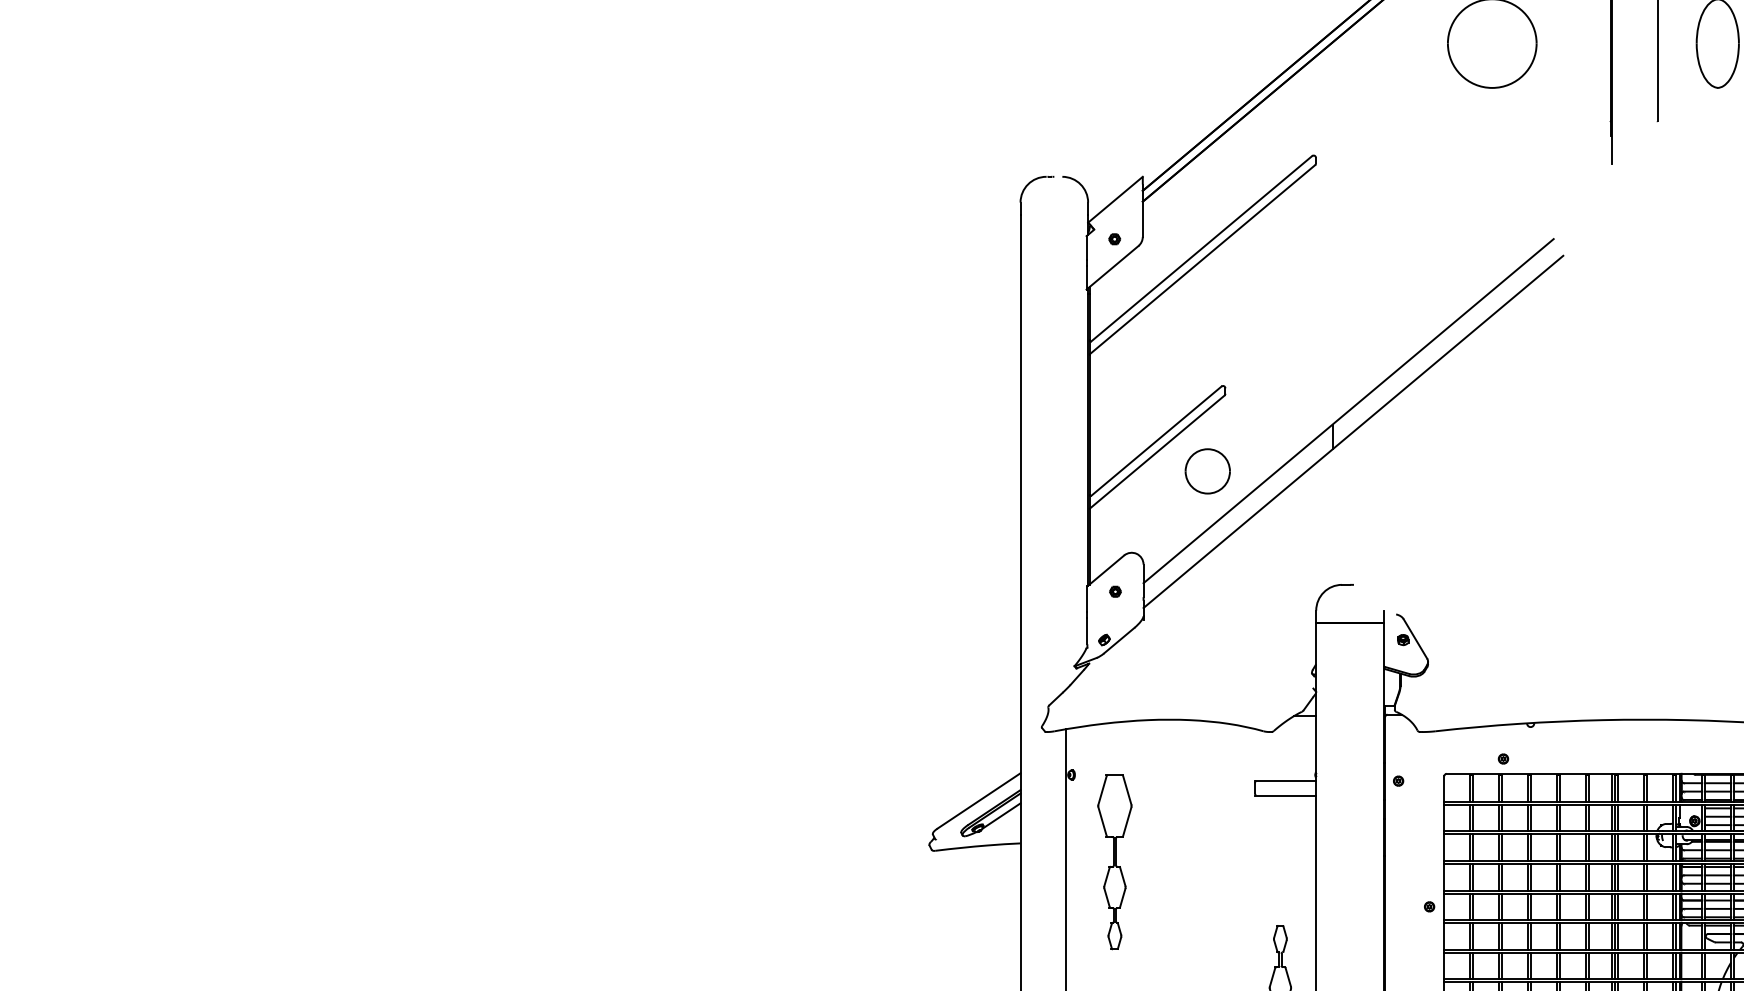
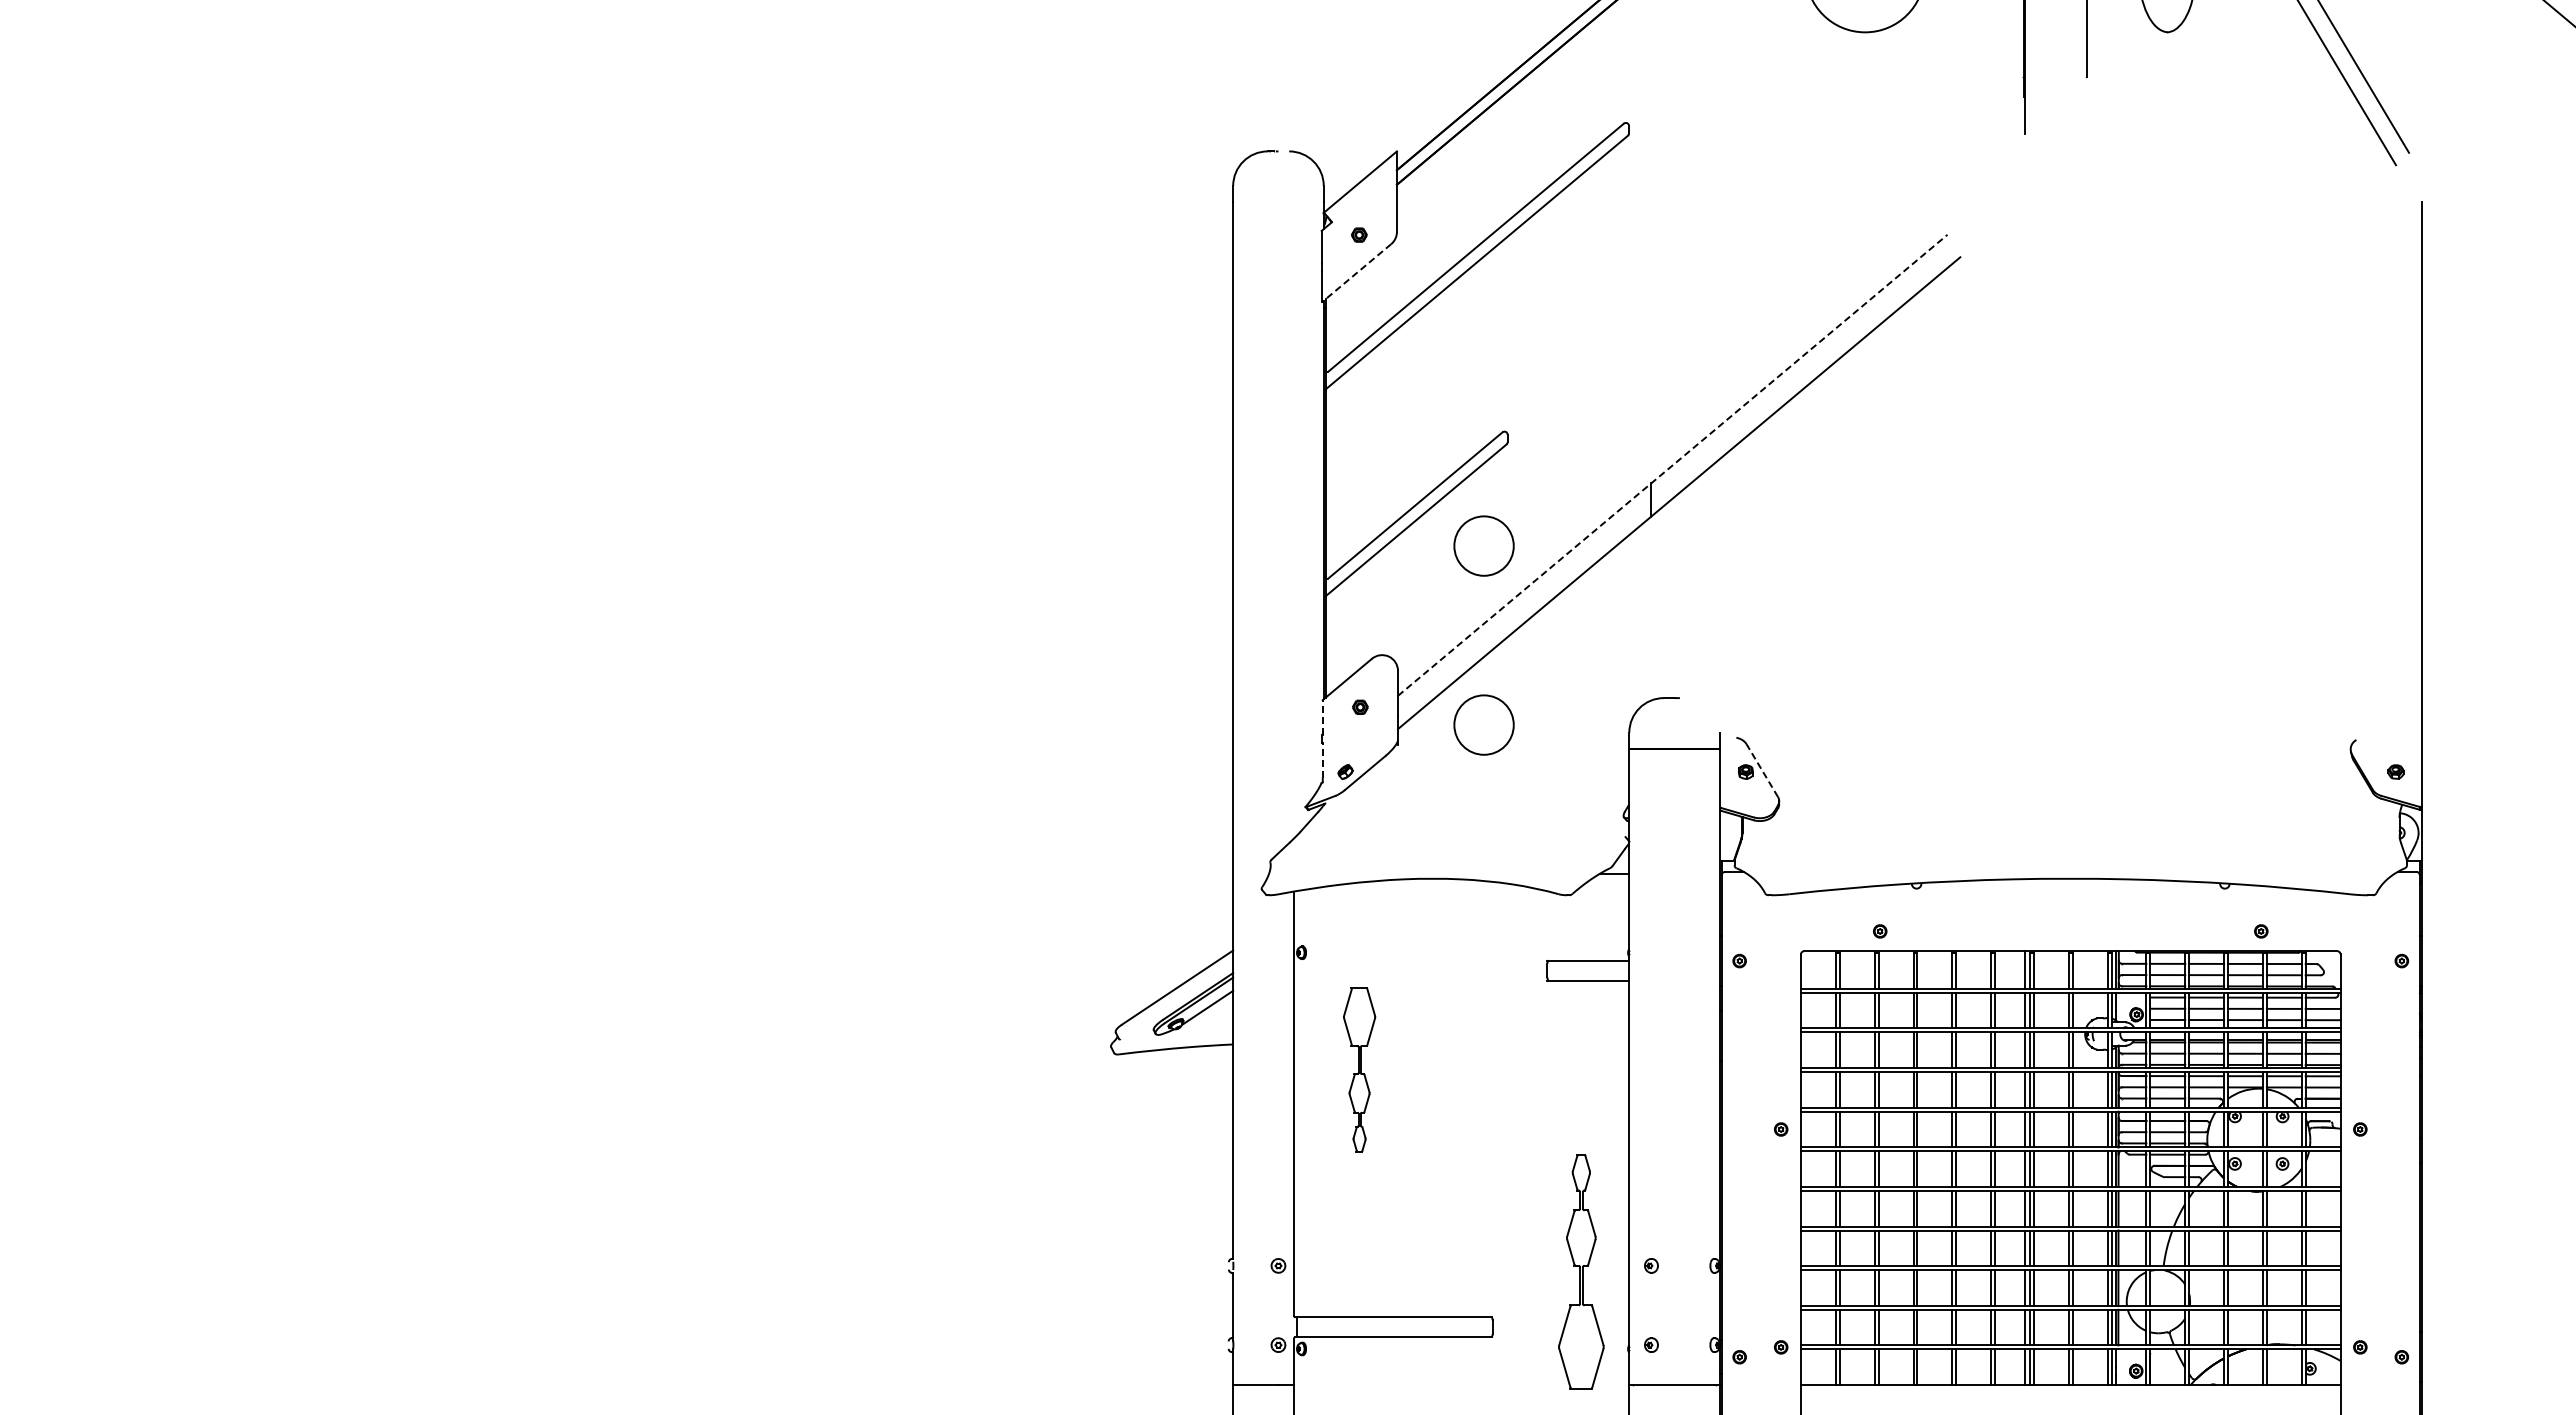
line: (1112, 267) -> (1356, 273), solid -> dashed
line: (1348, 411) -> (1672, 465), solid -> dashed
line: (1087, 599) -> (1322, 717), solid -> dashed
part: (1207, 604) -> (1483, 724), added
line: (1087, 630) -> (1322, 759), solid -> dashed
line: (1415, 638) -> (1762, 770), solid -> dashed
part: (1114, 862) -> (1359, 1069), size x0.7

